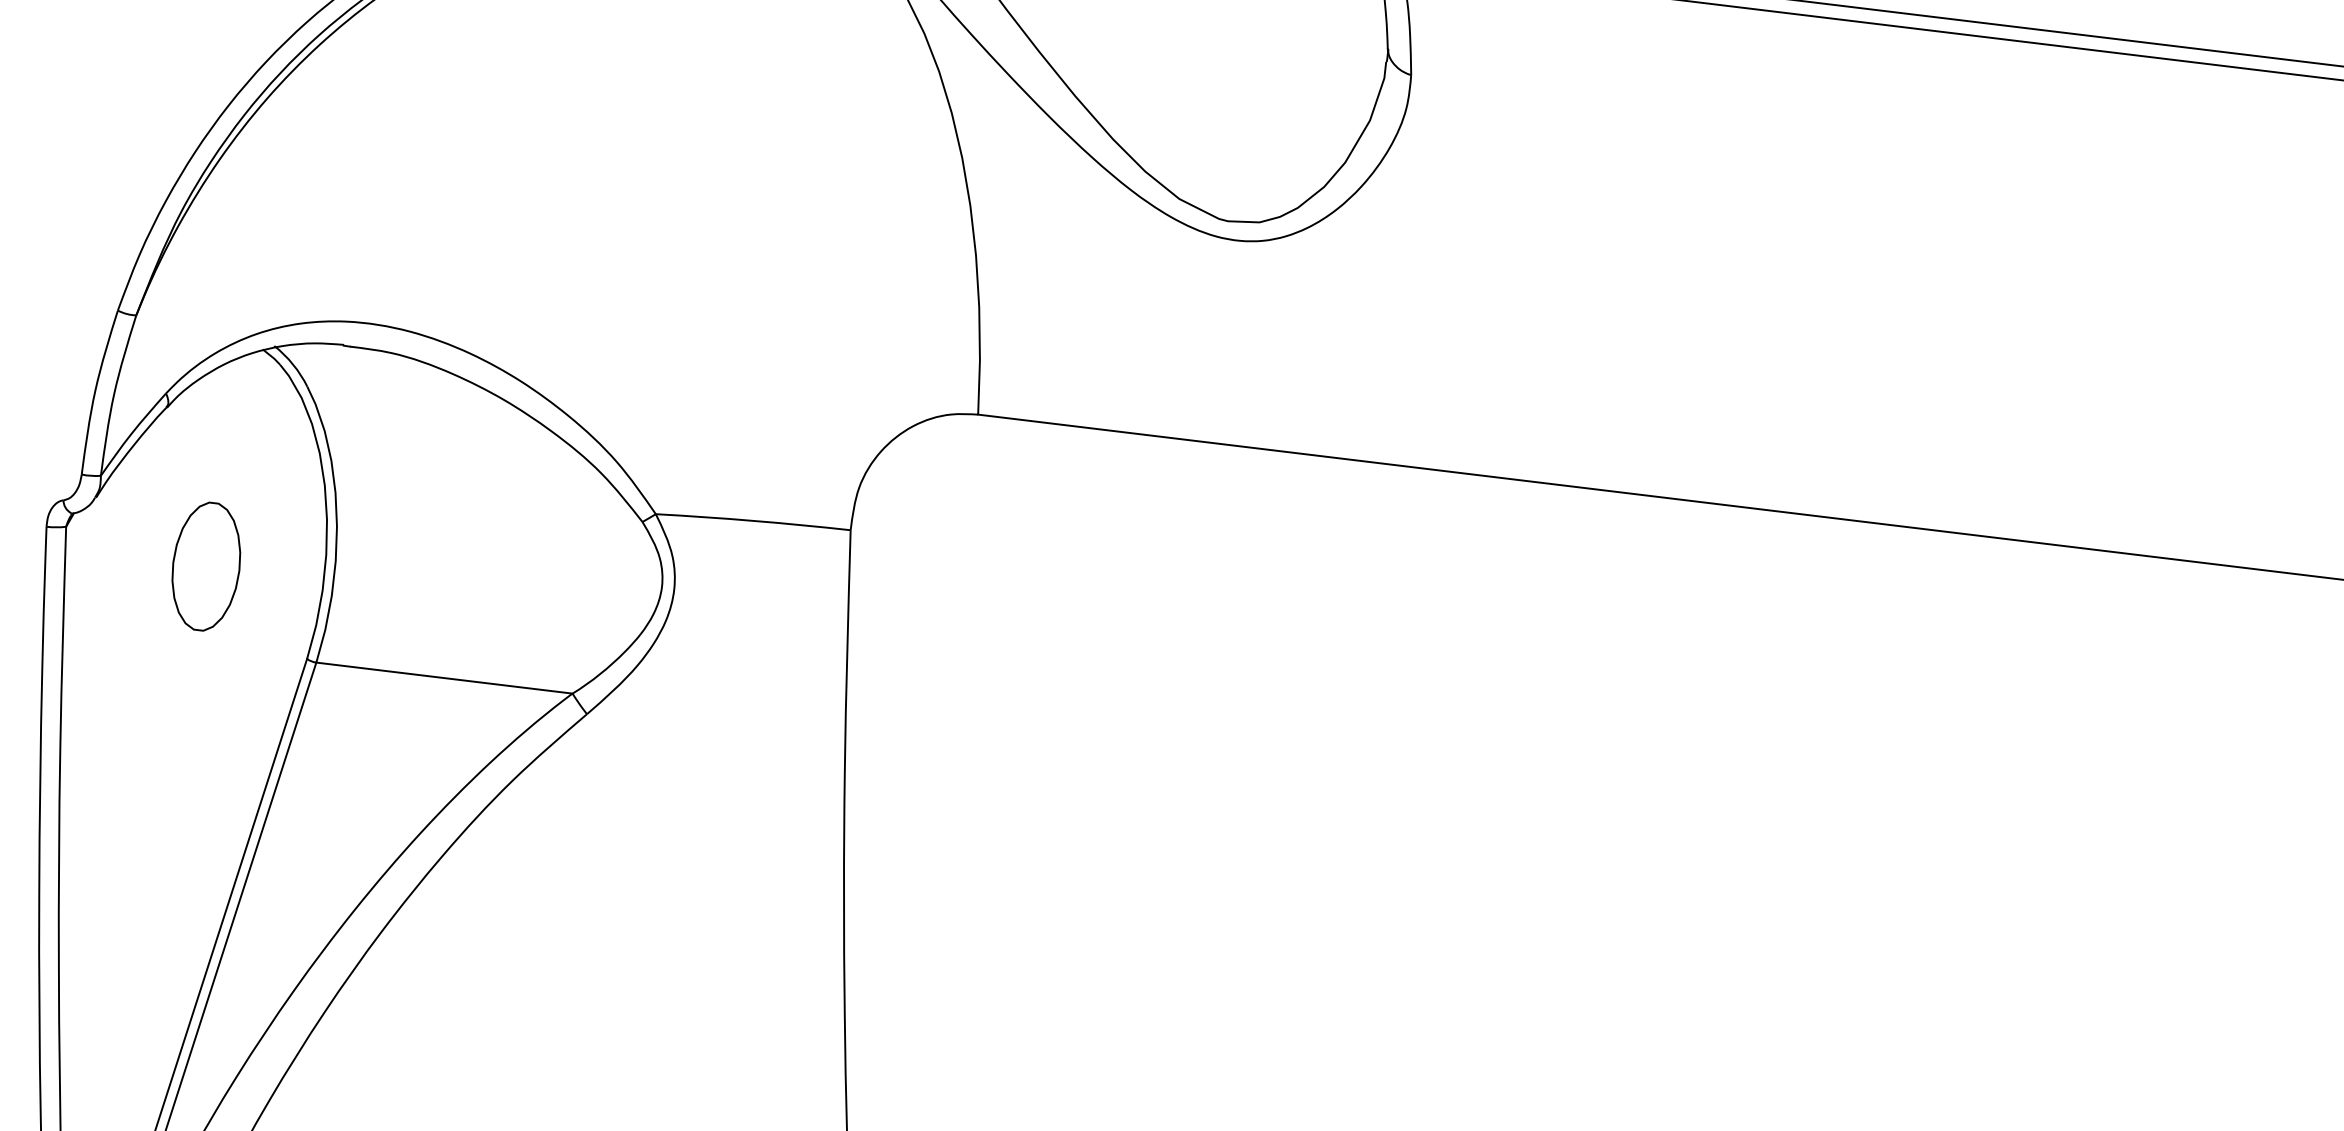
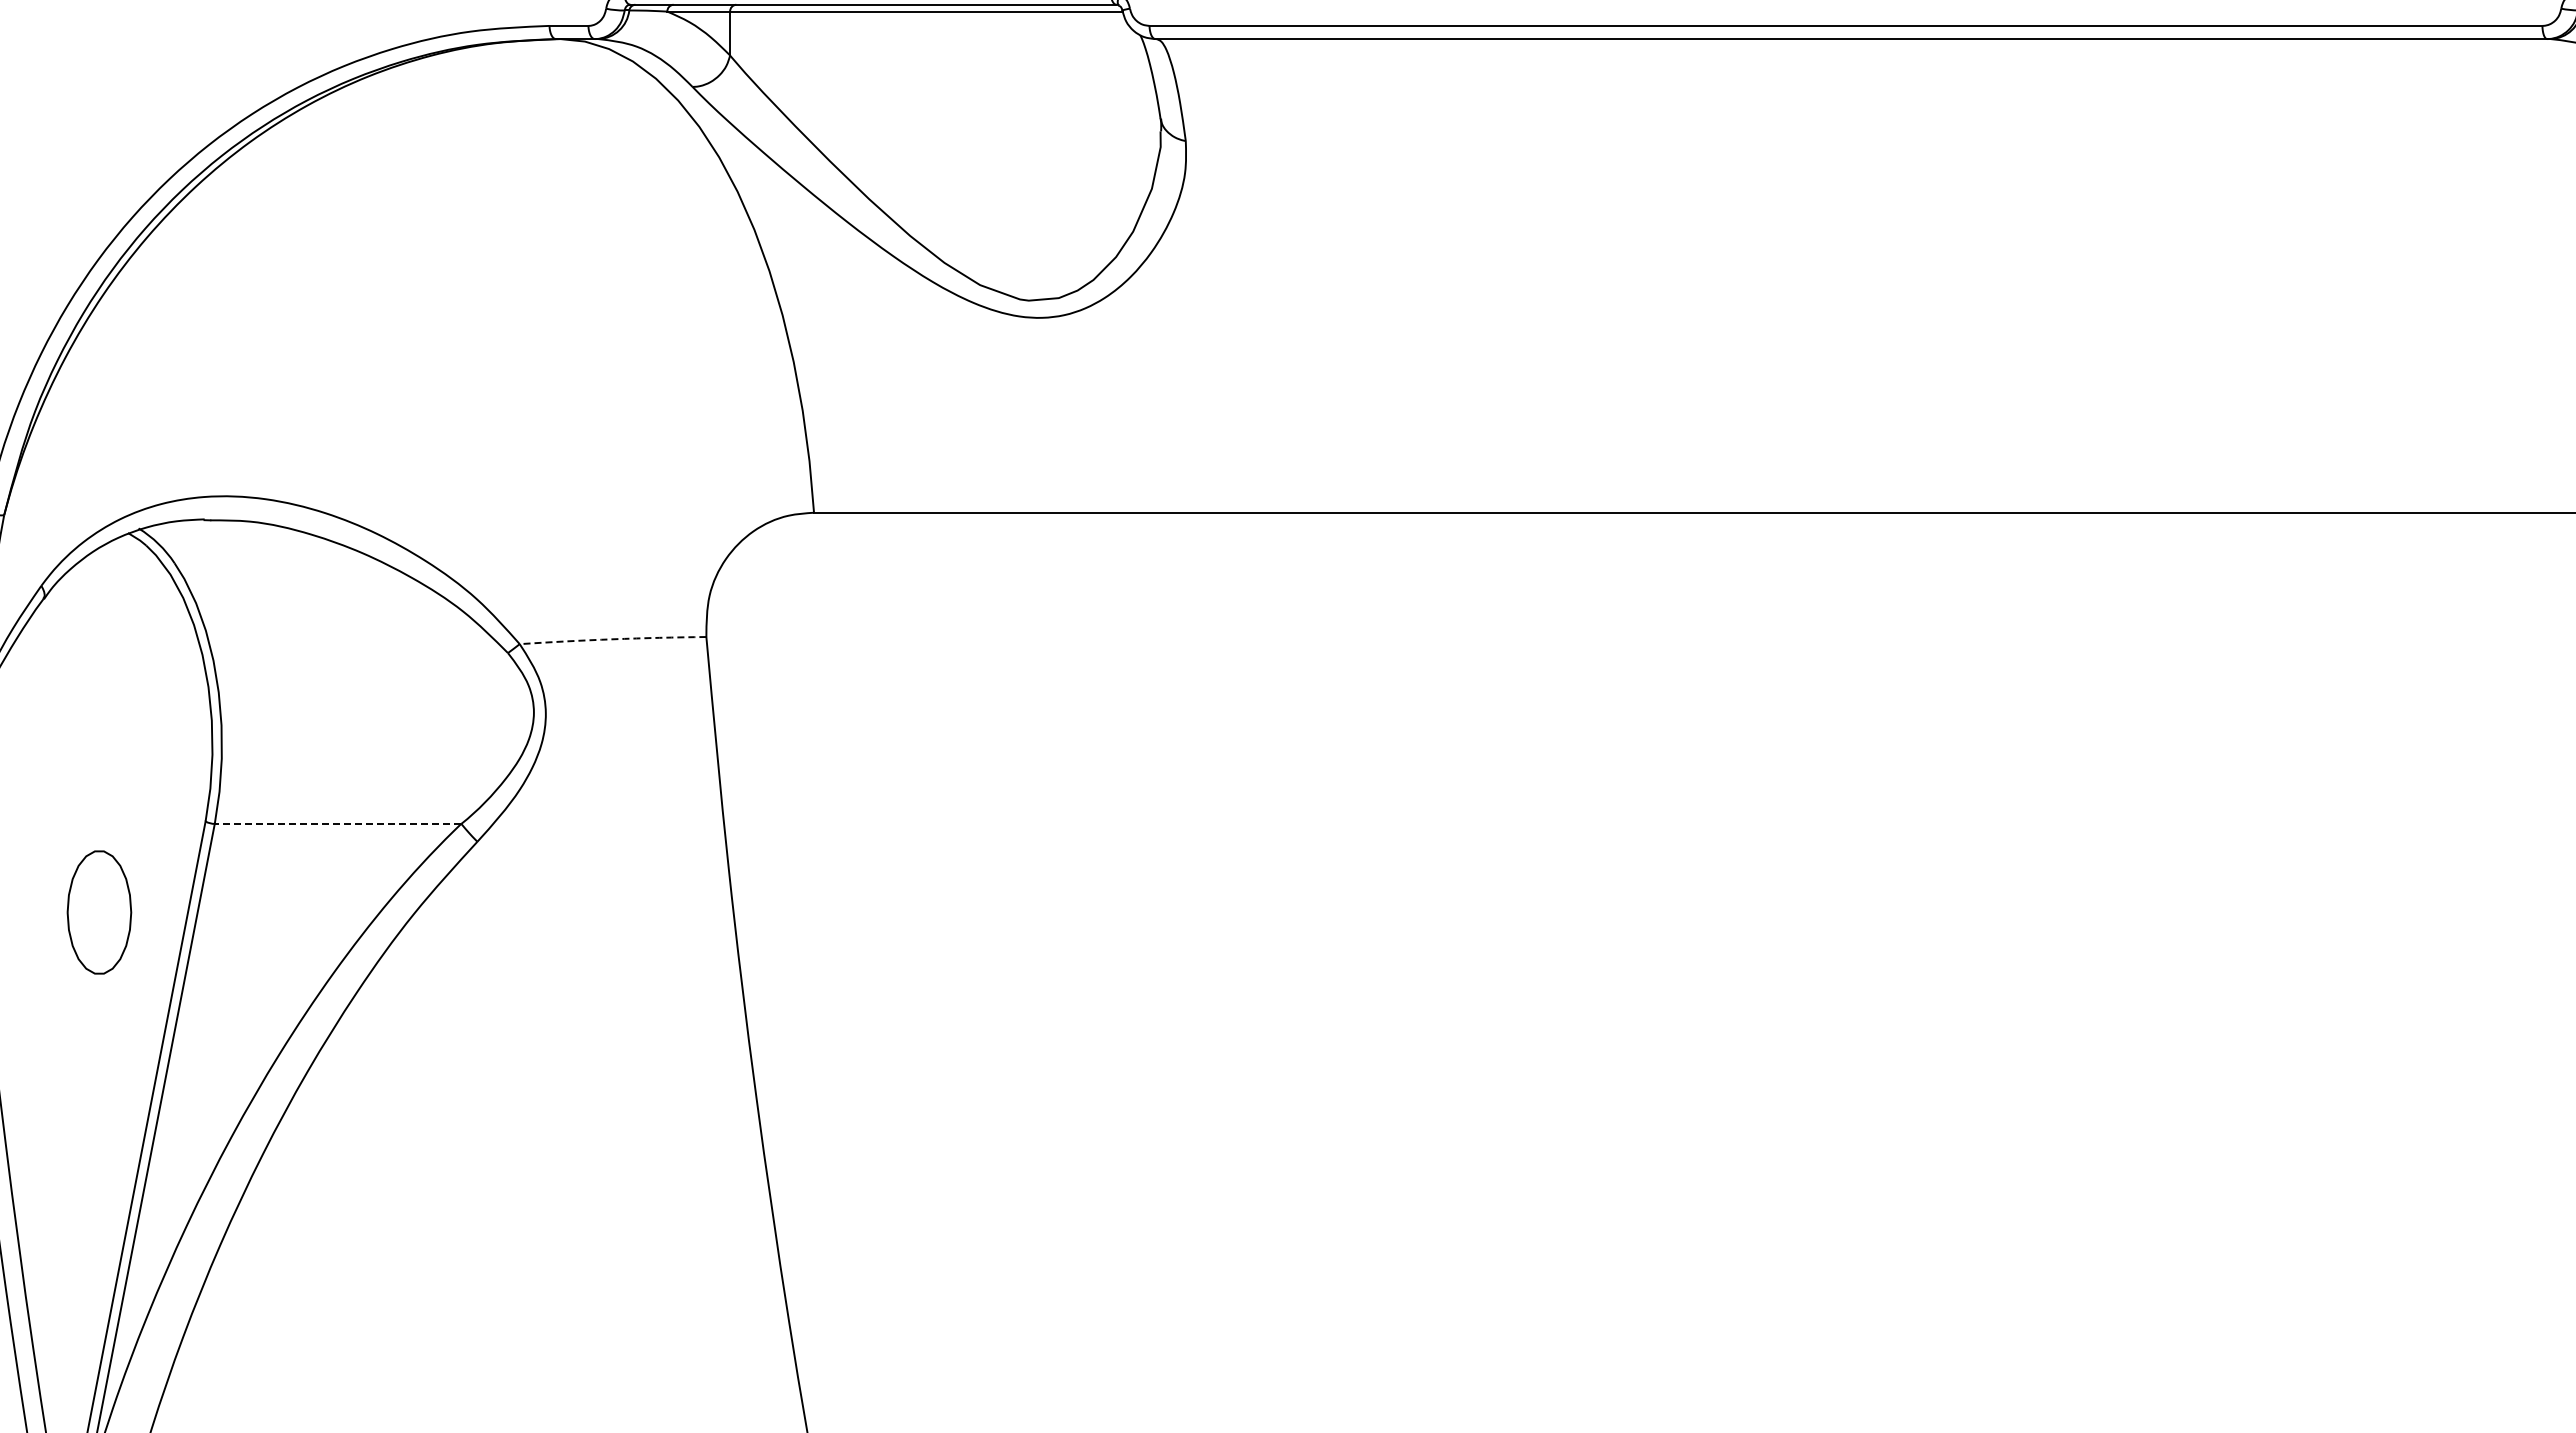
arc: (753, 521) -> (613, 639), solid -> dashed
part: (206, 566) -> (99, 912), moved
line: (443, 677) -> (337, 823), solid -> dashed

